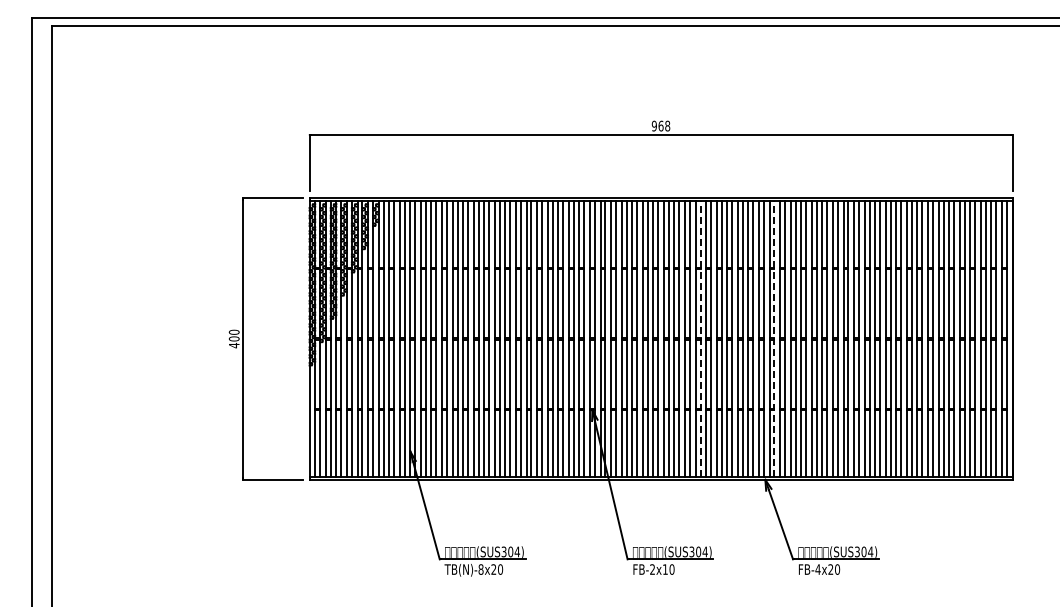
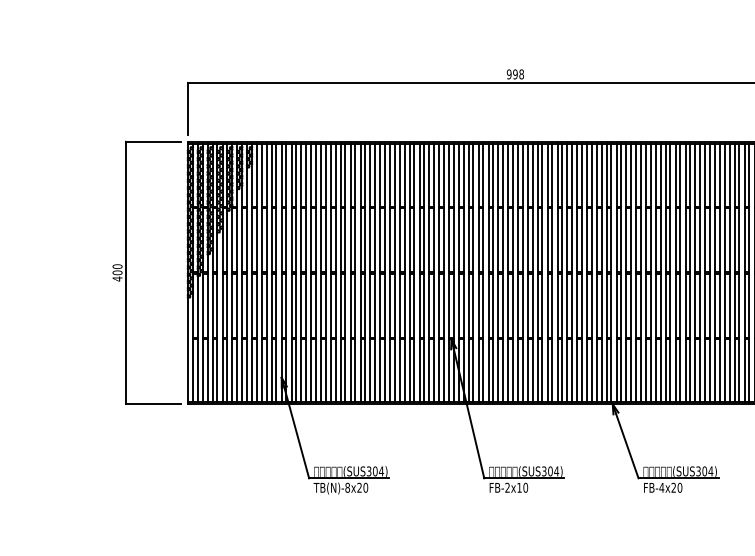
text: (660, 125) -> (514, 73), 968 -> 998
line: (700, 338) -> (552, 272), dashed -> solid
line: (774, 338) -> (621, 272), dashed -> solid

